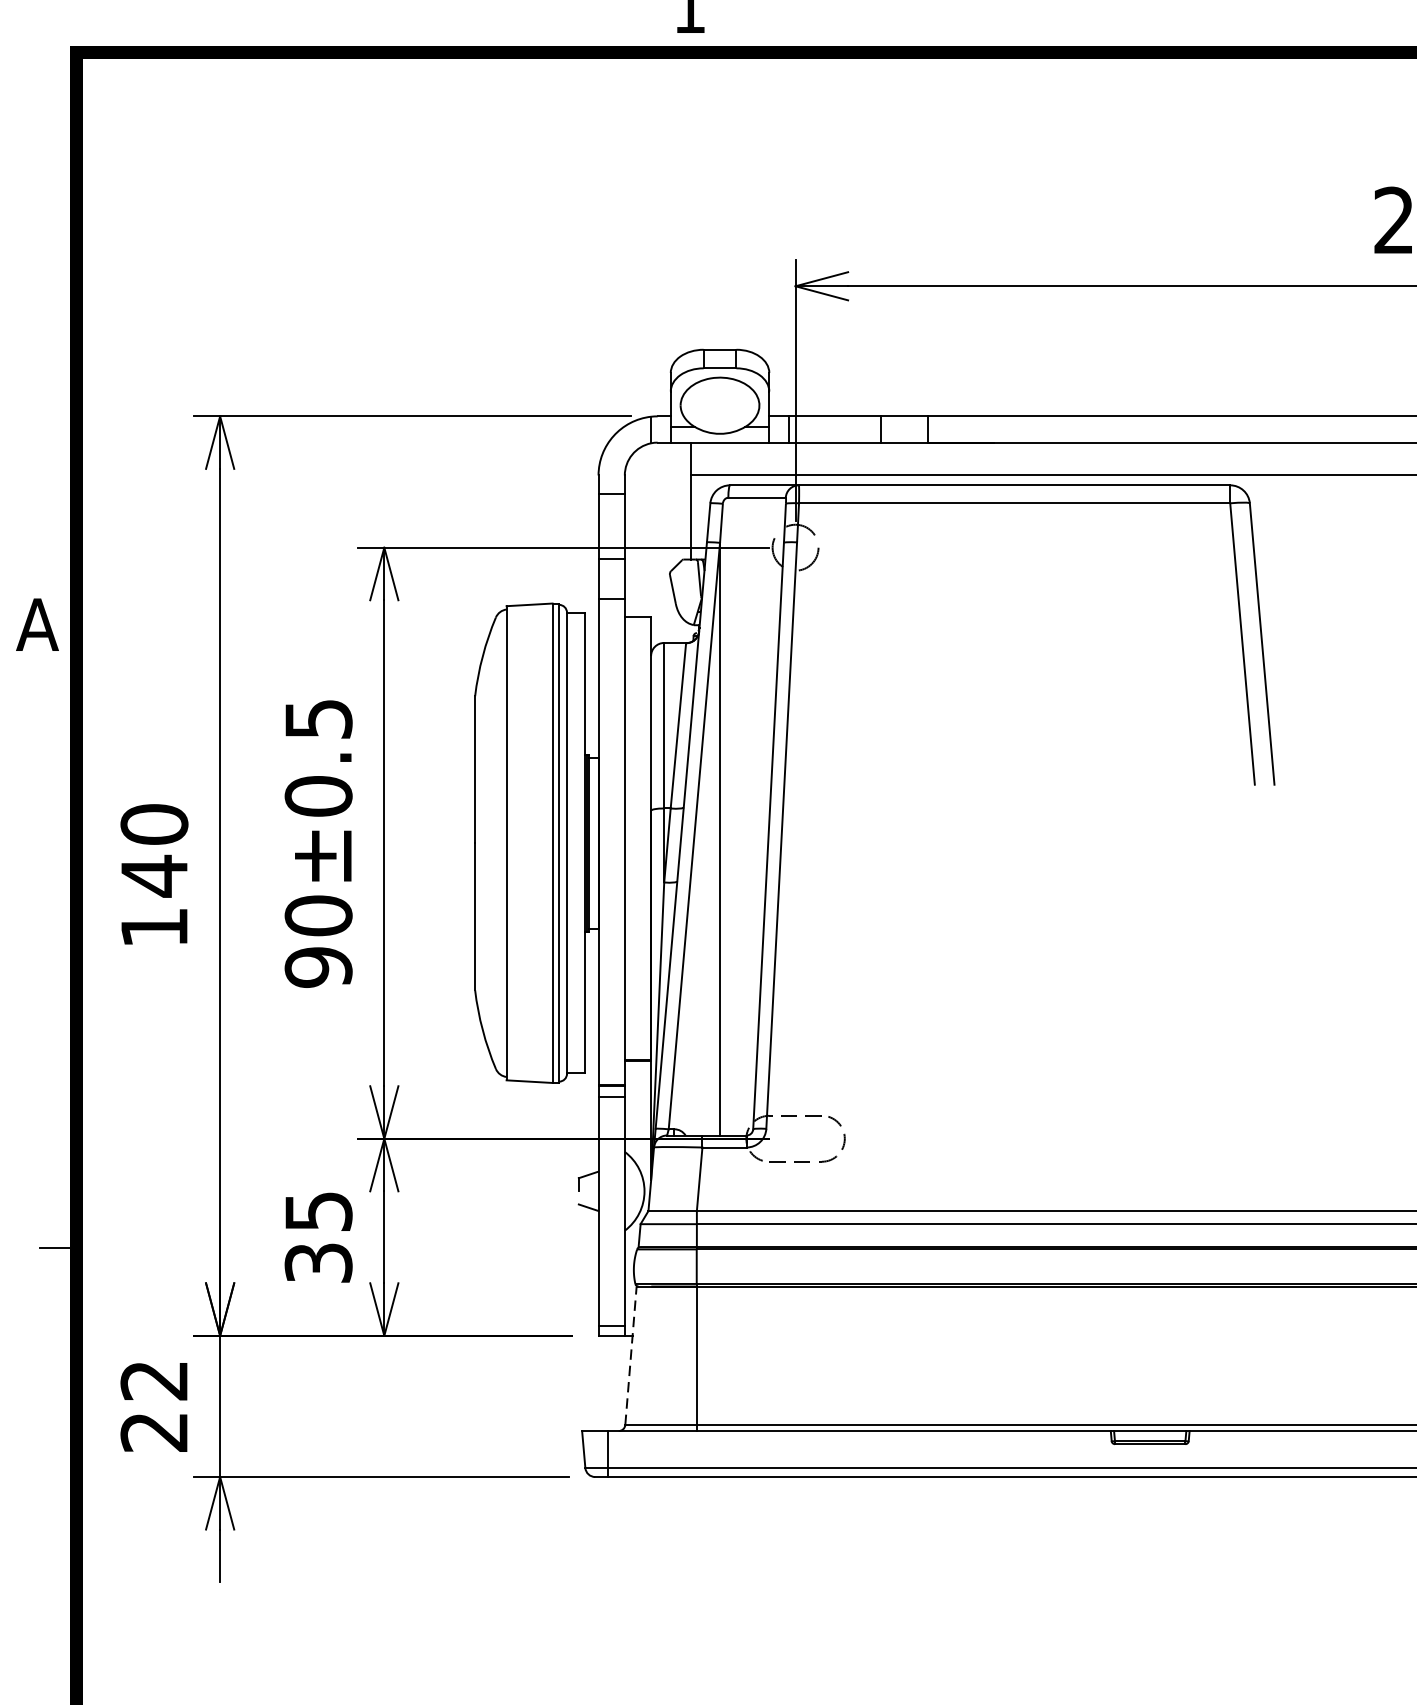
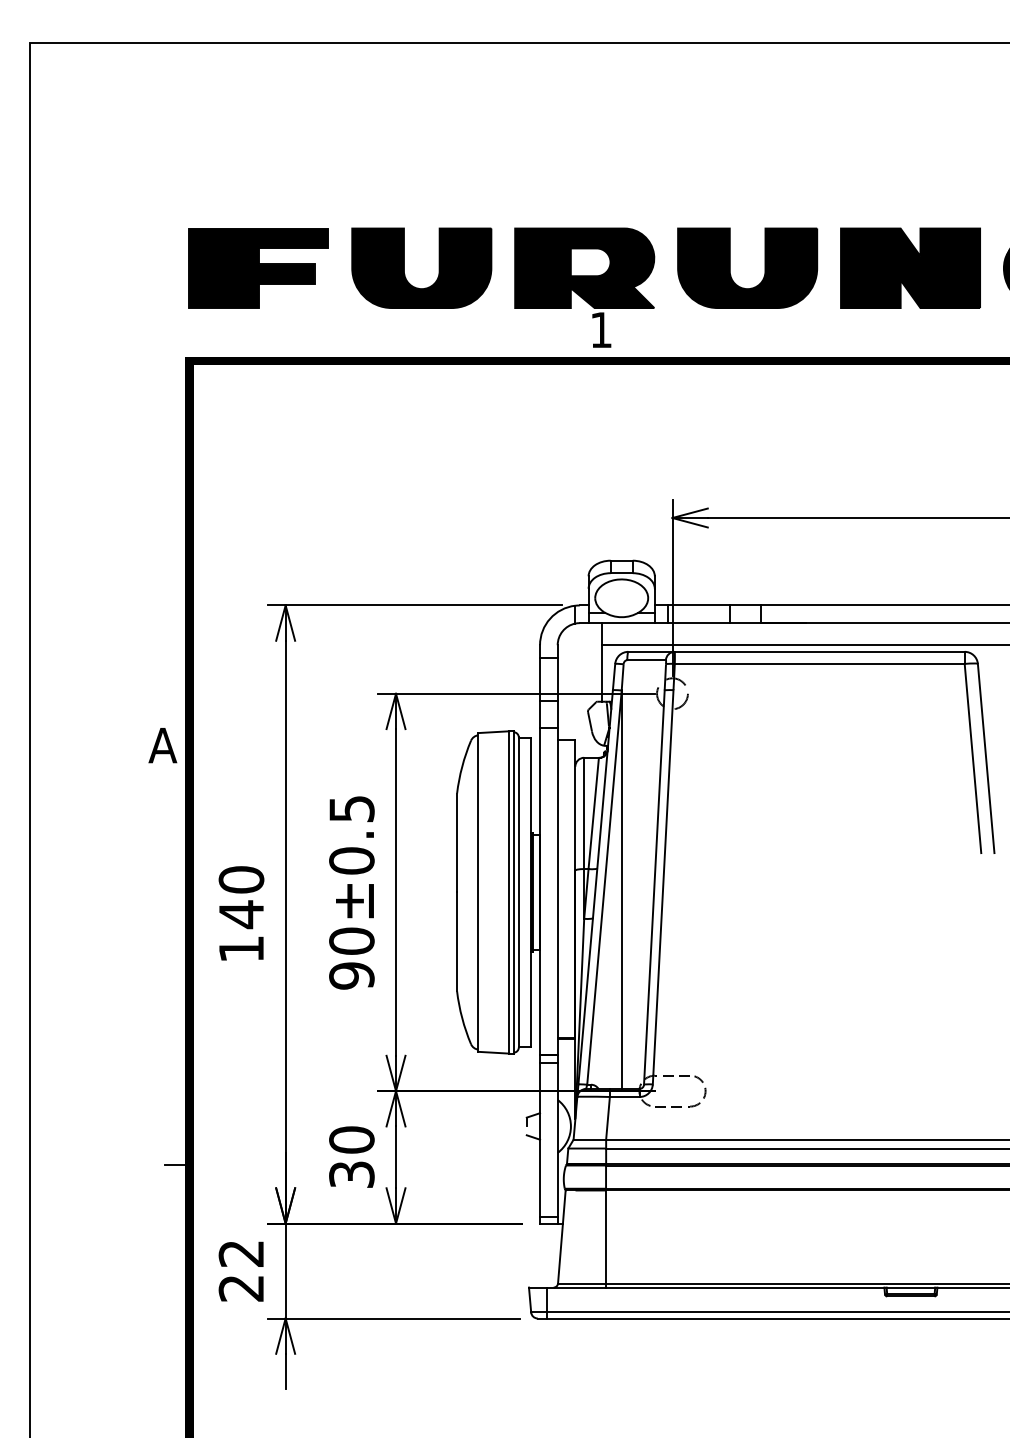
text: (318, 1210) -> (351, 1139), 35 -> 30
line: (630, 1356) -> (561, 1237), dashed -> solid

